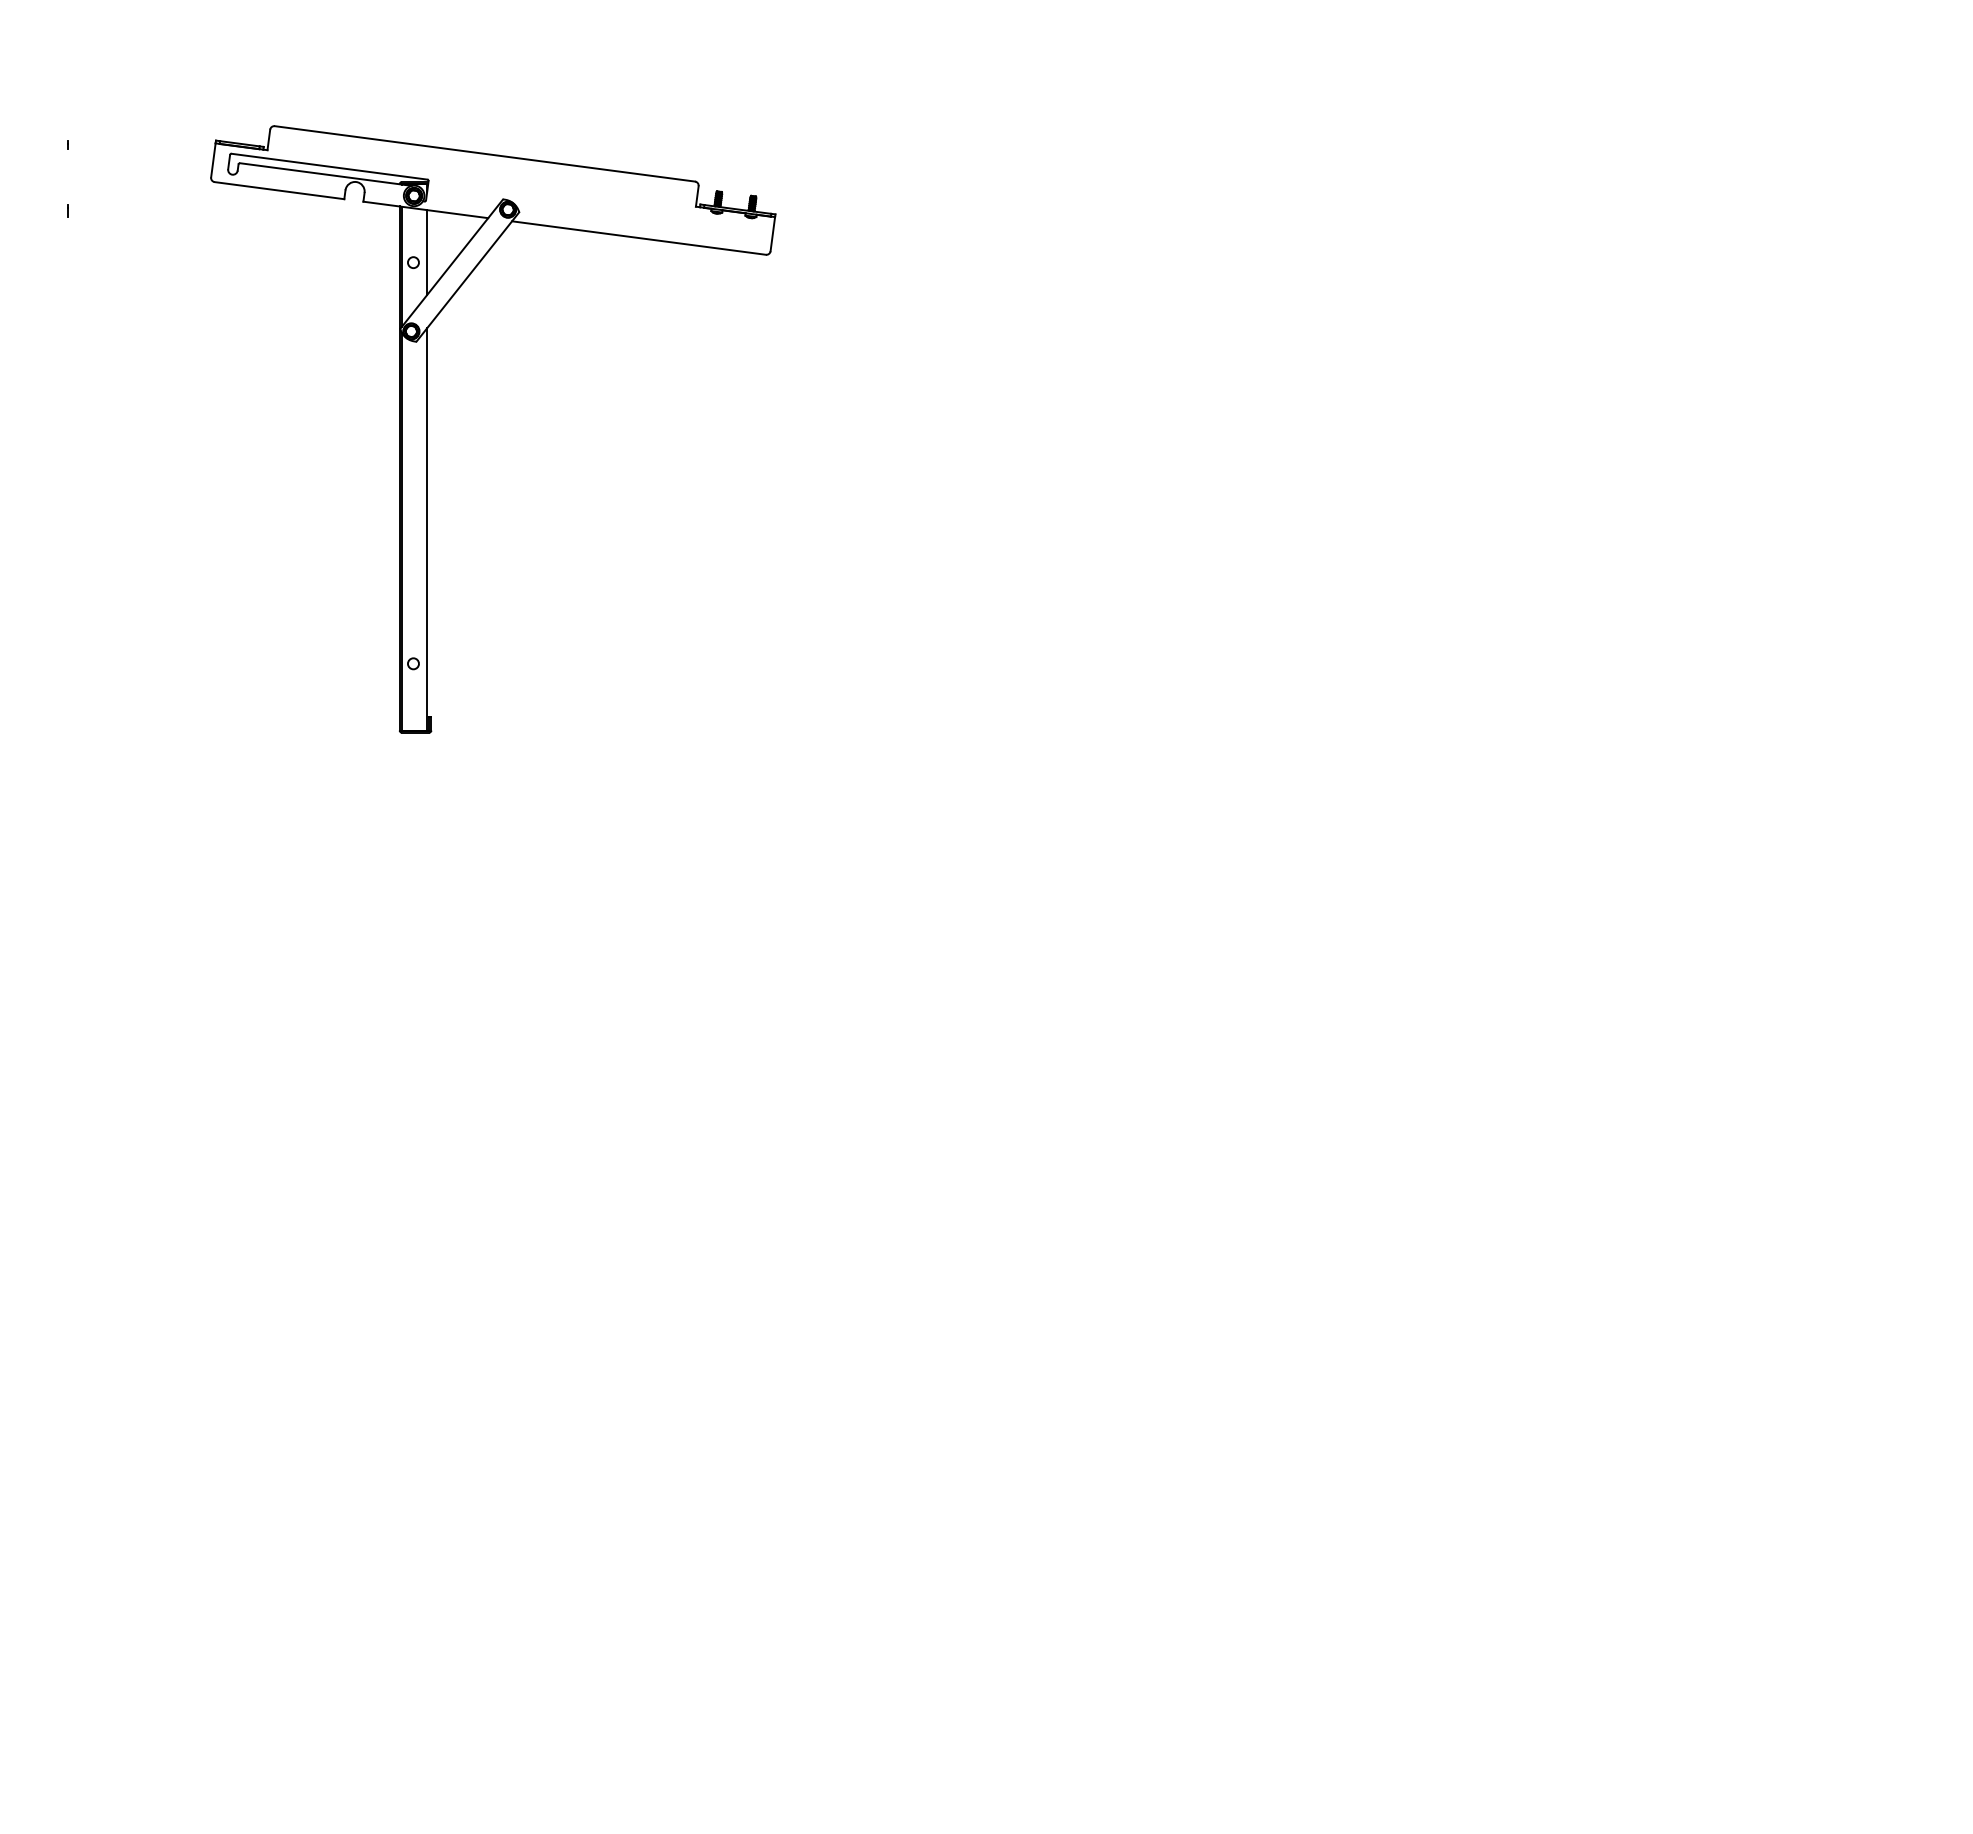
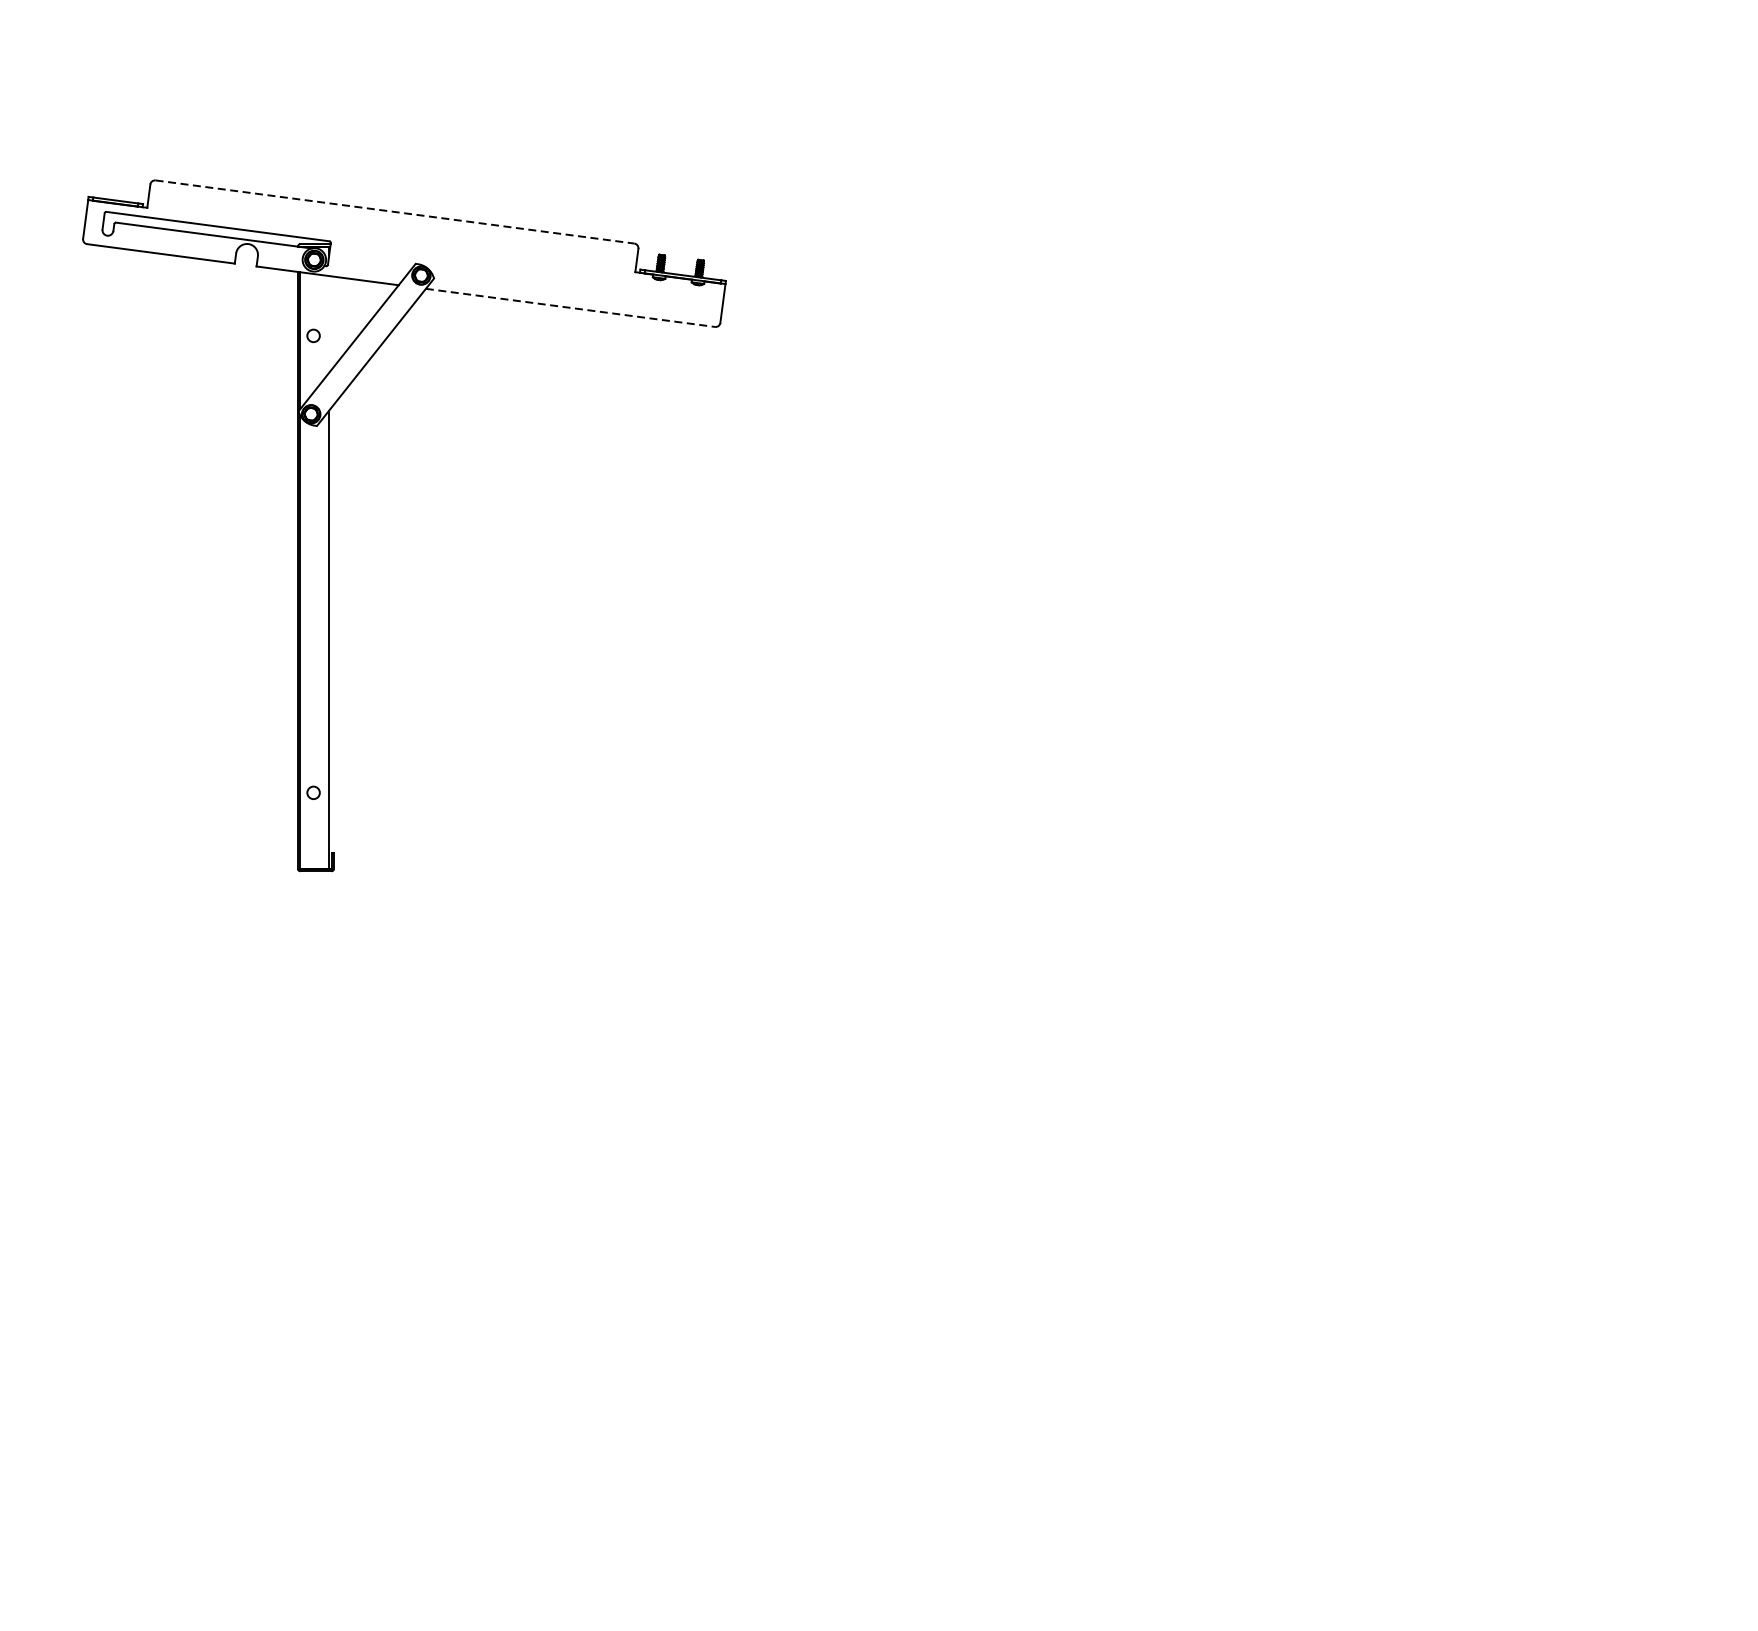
line: (484, 153) -> (394, 211), solid -> dashed
line: (639, 238) -> (571, 308), solid -> dashed
line: (427, 252) -> (329, 324), removed

